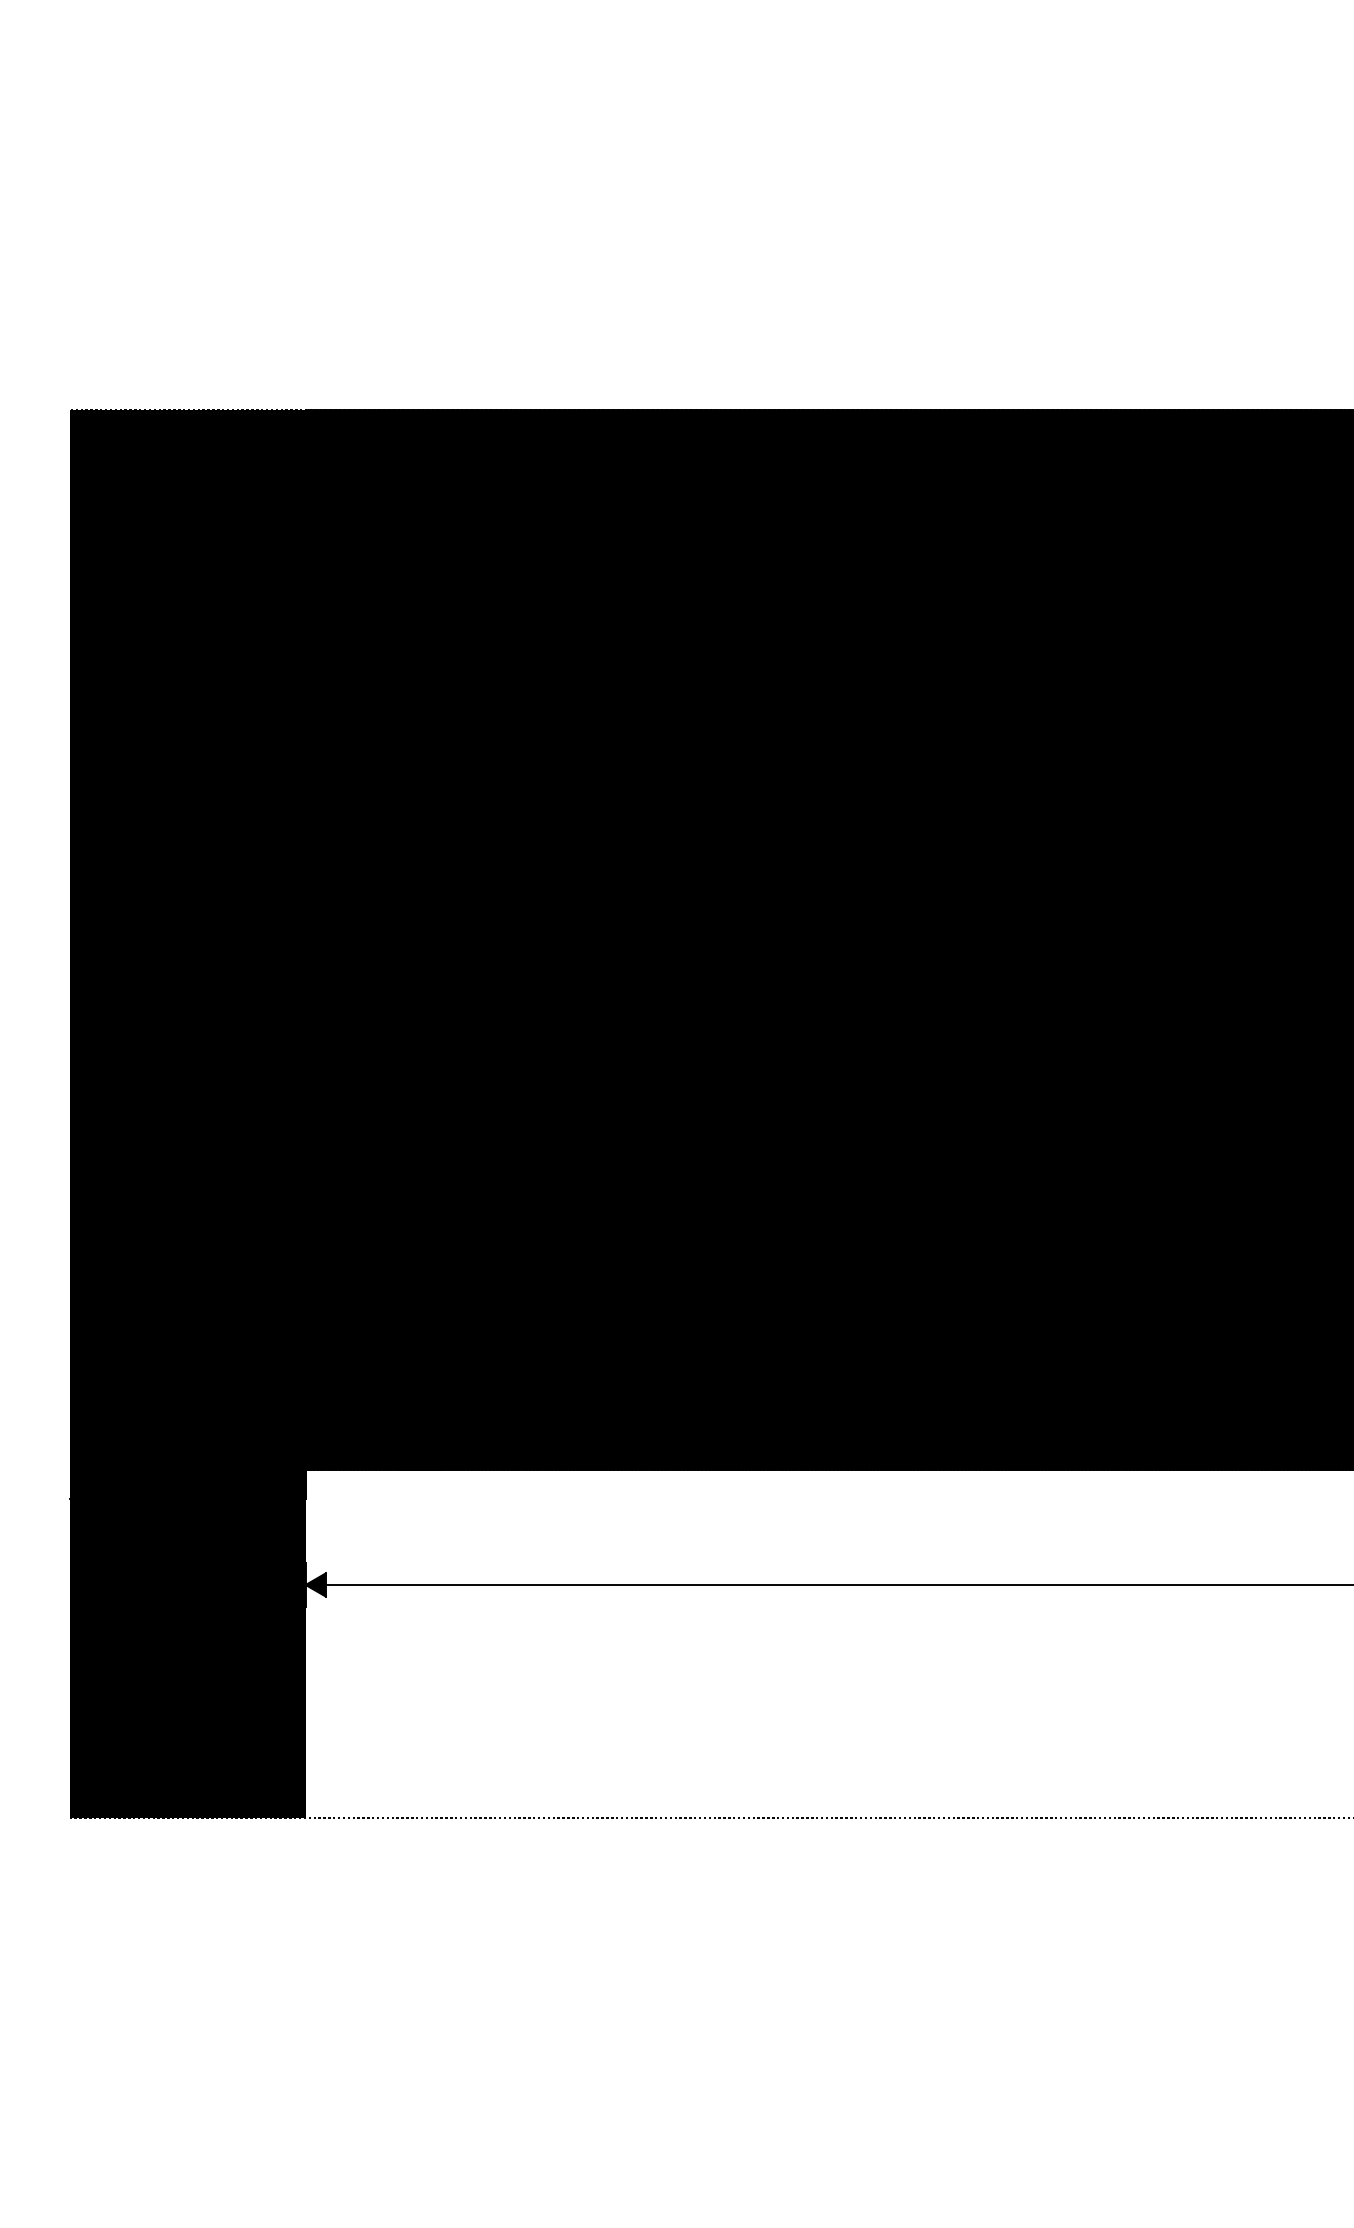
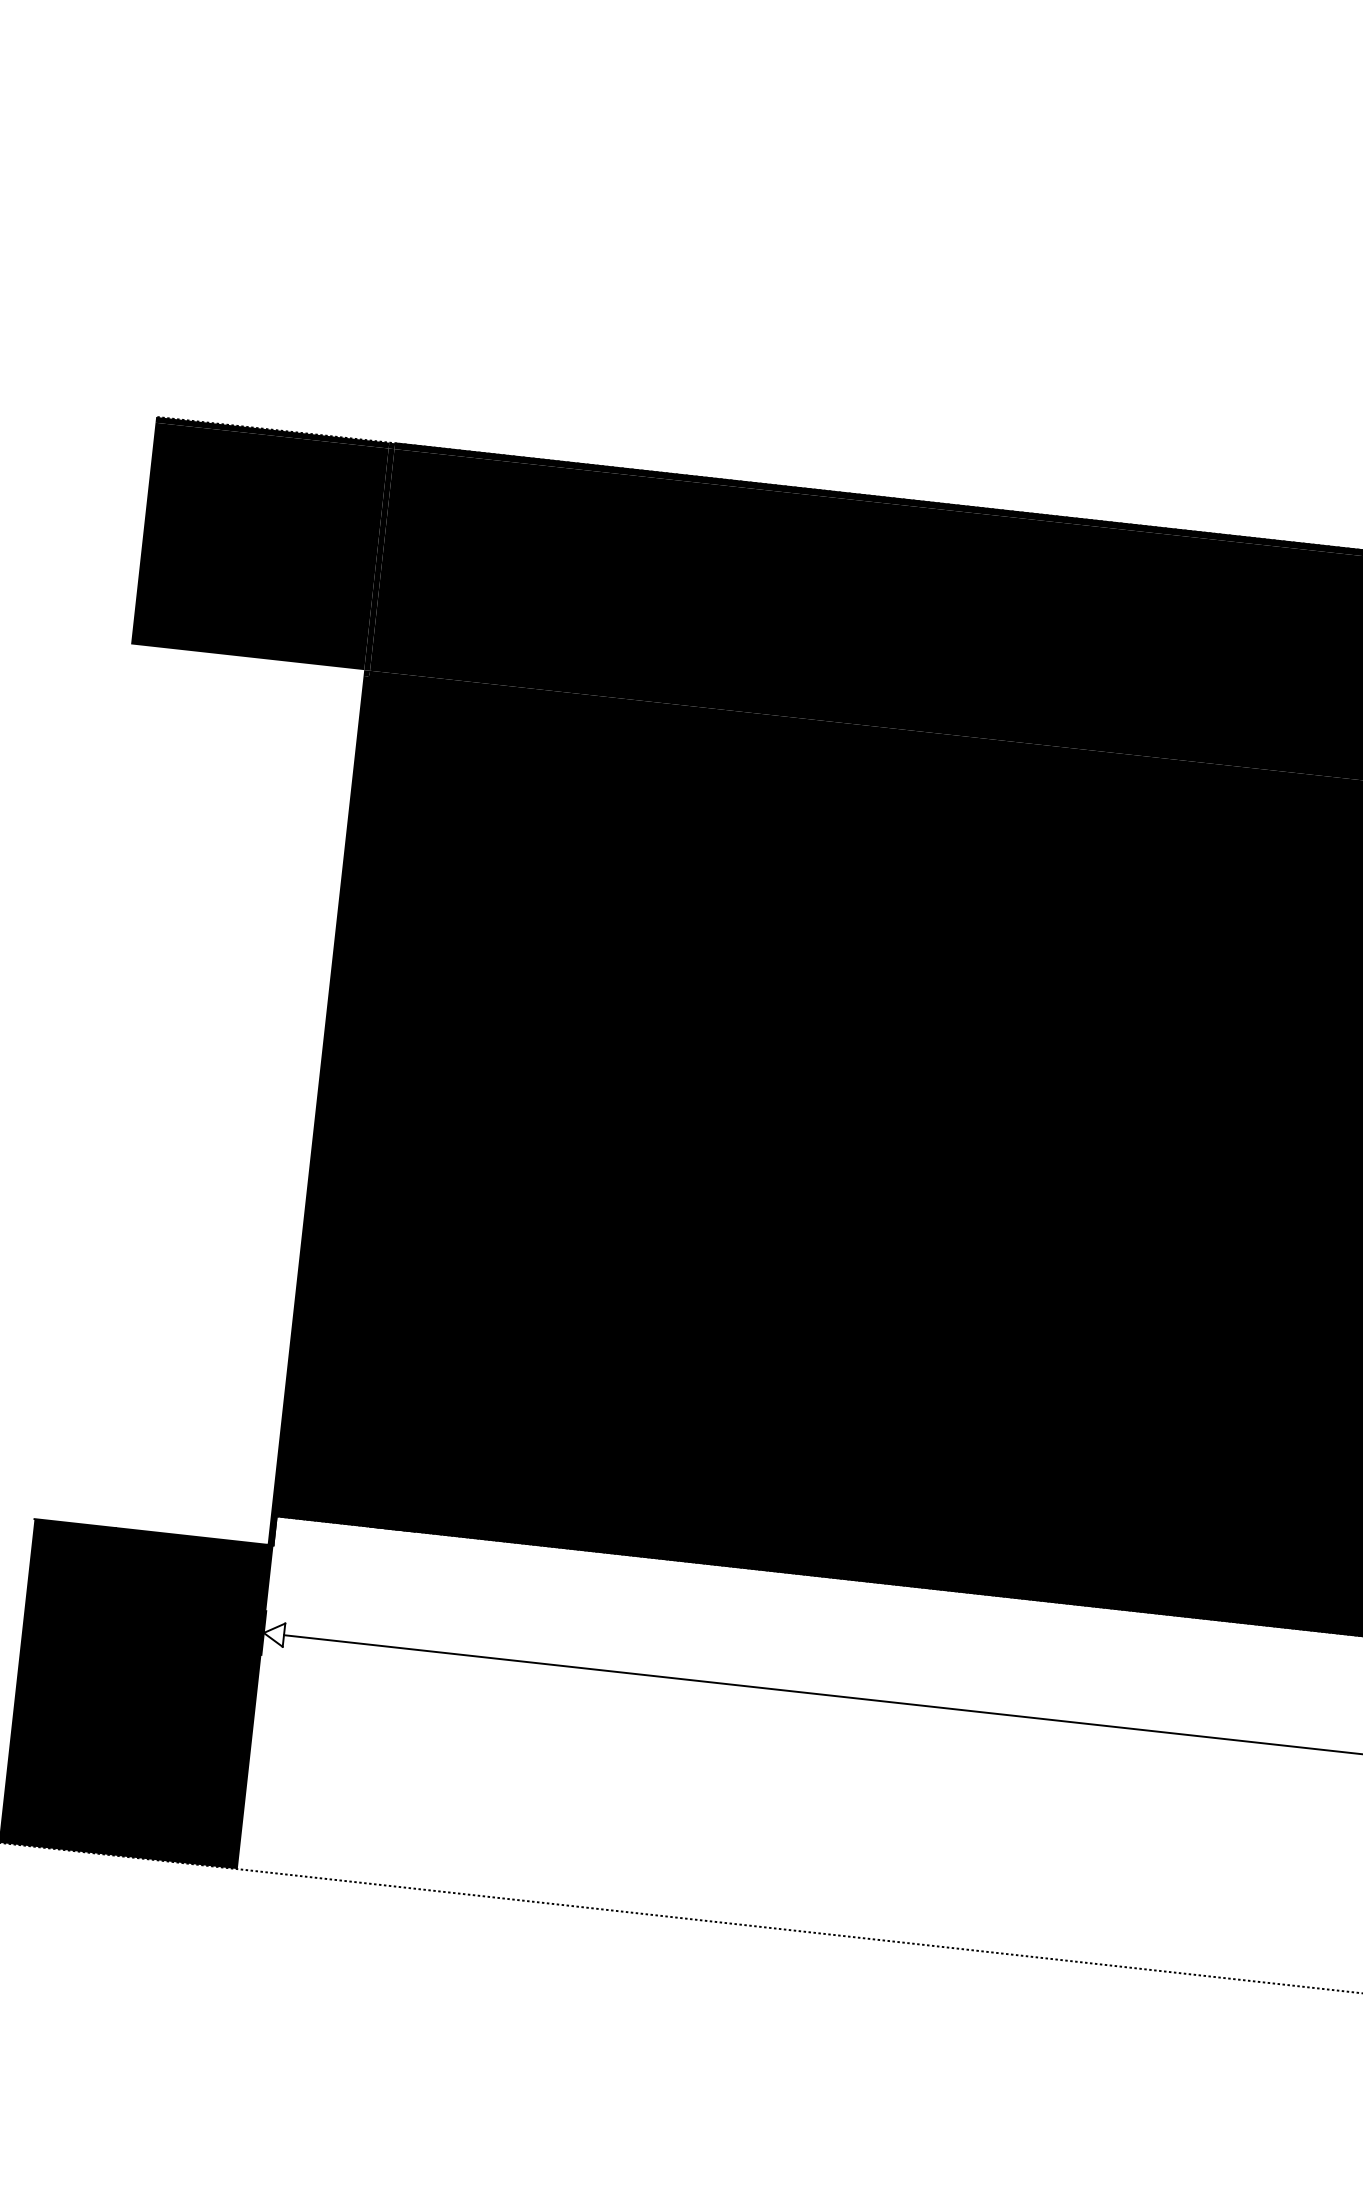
fill: (184, 1066) -> (199, 1094), removed
fill: (315, 1584) -> (273, 1633), removed

